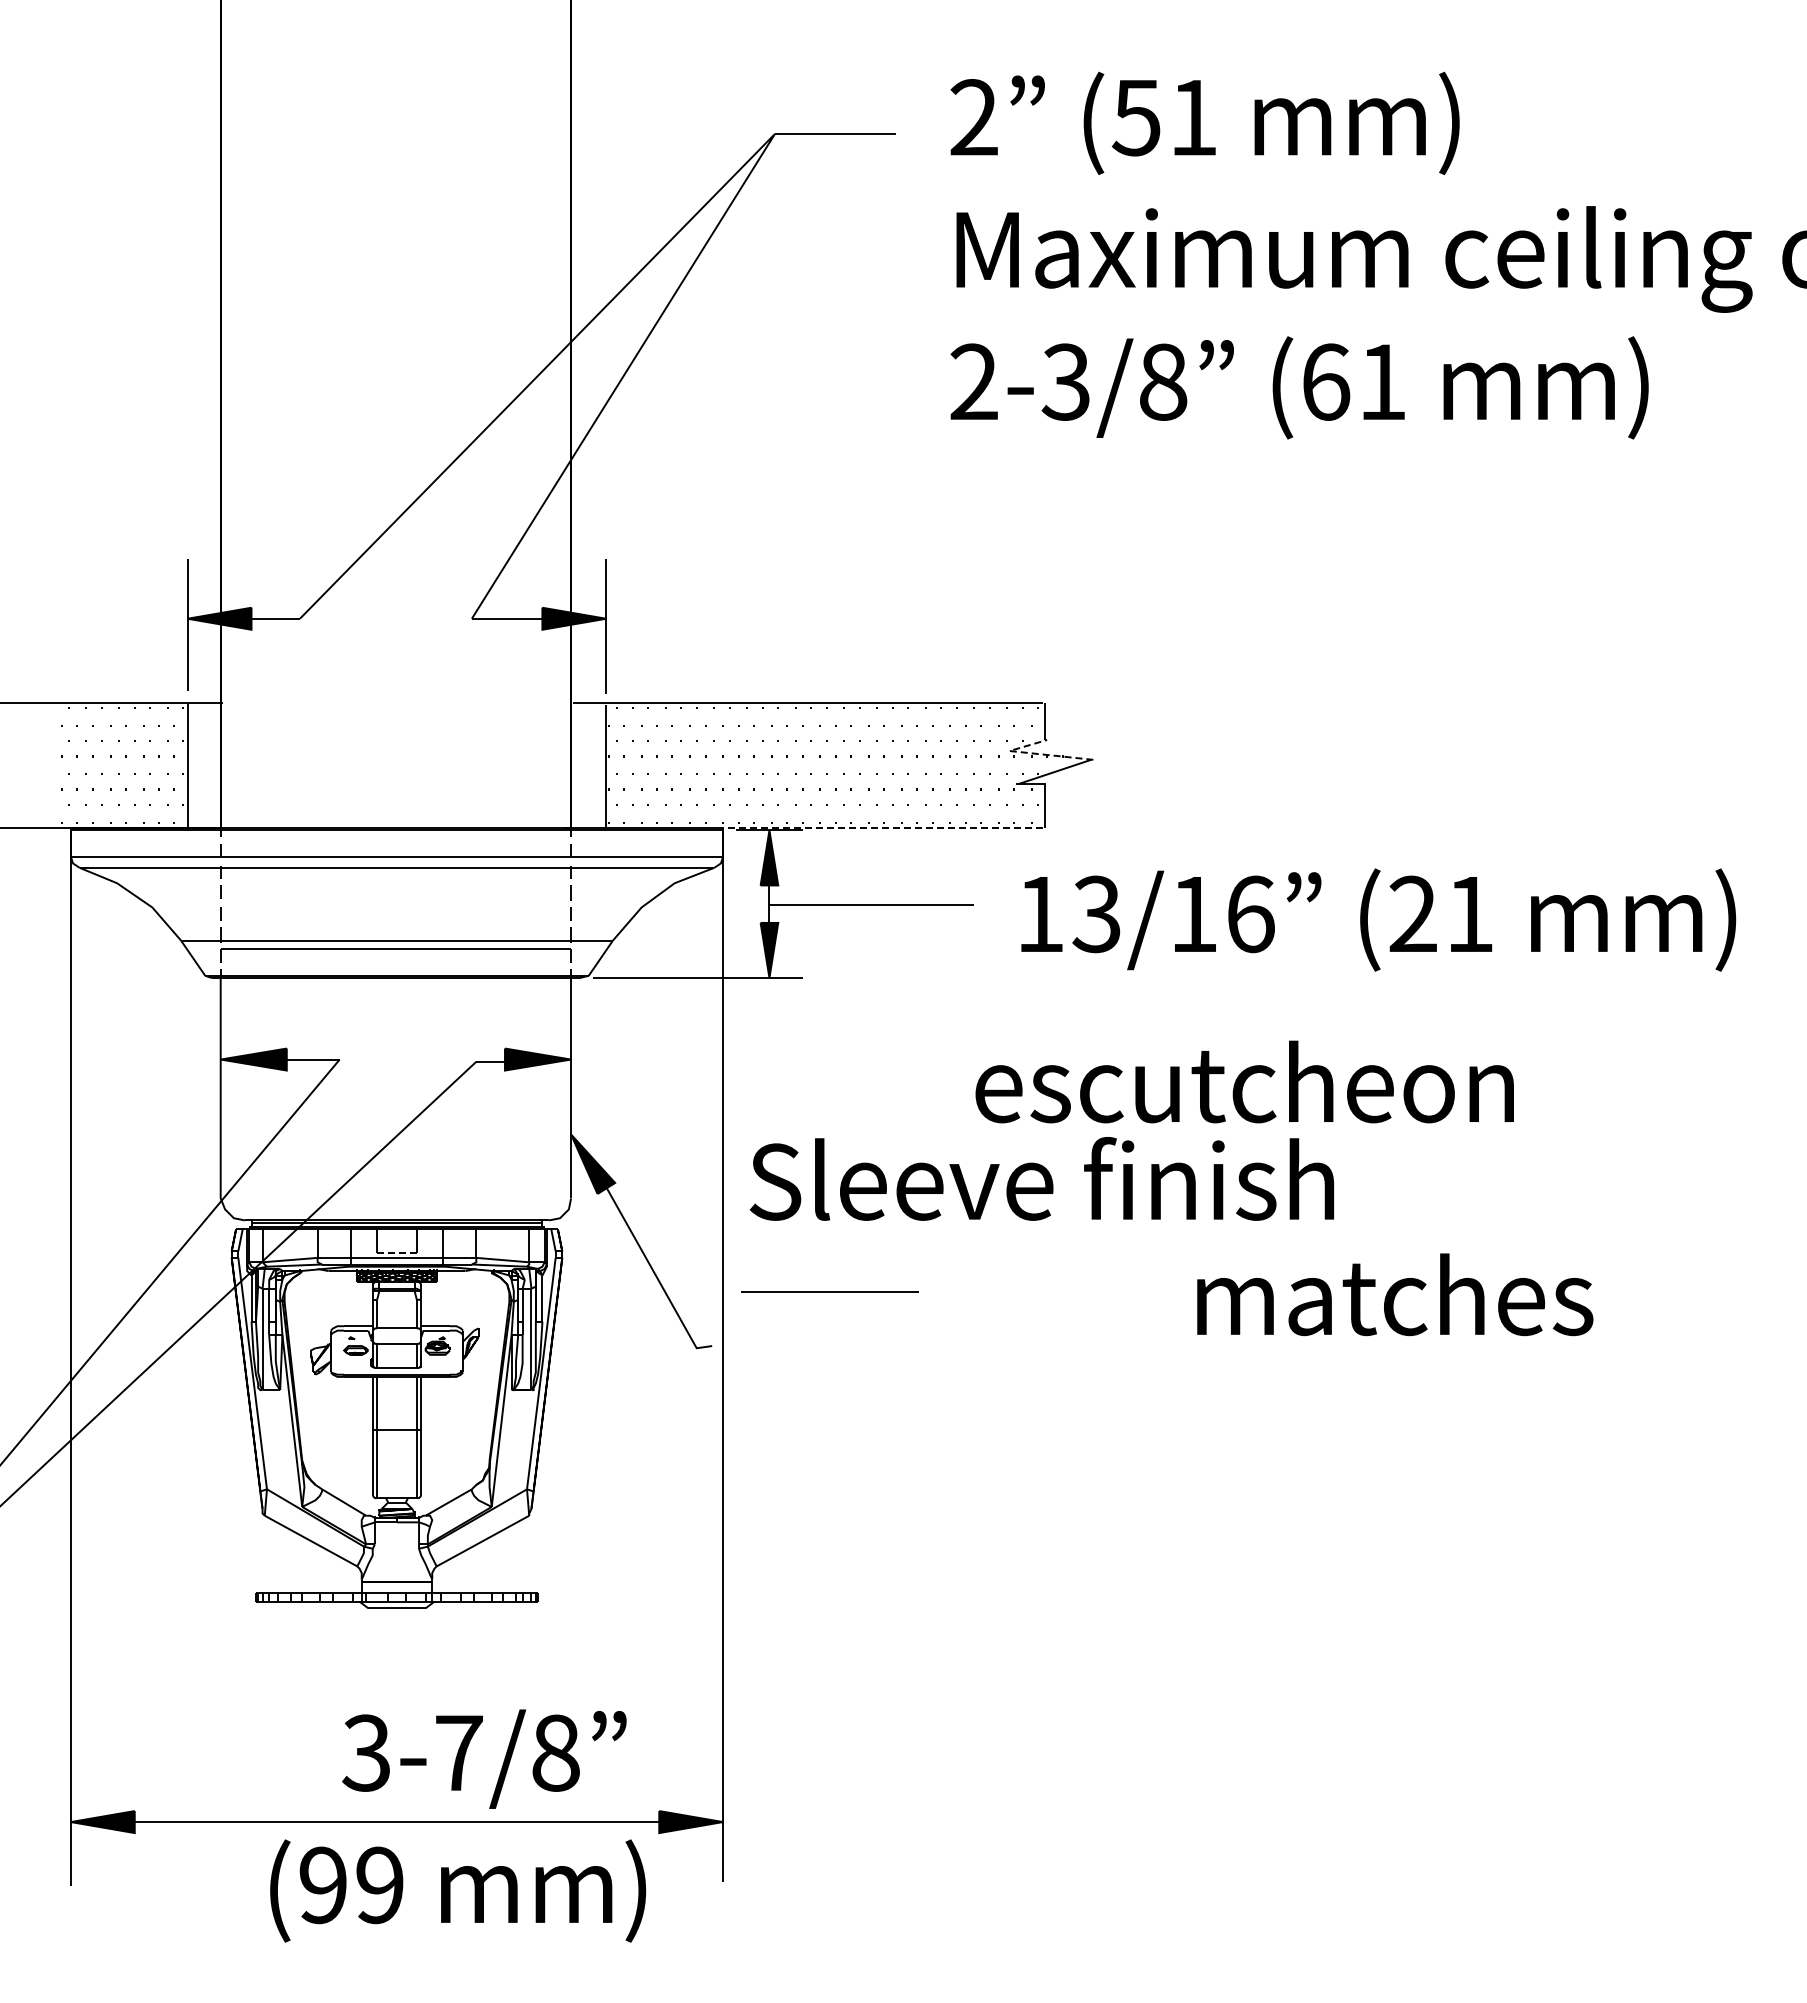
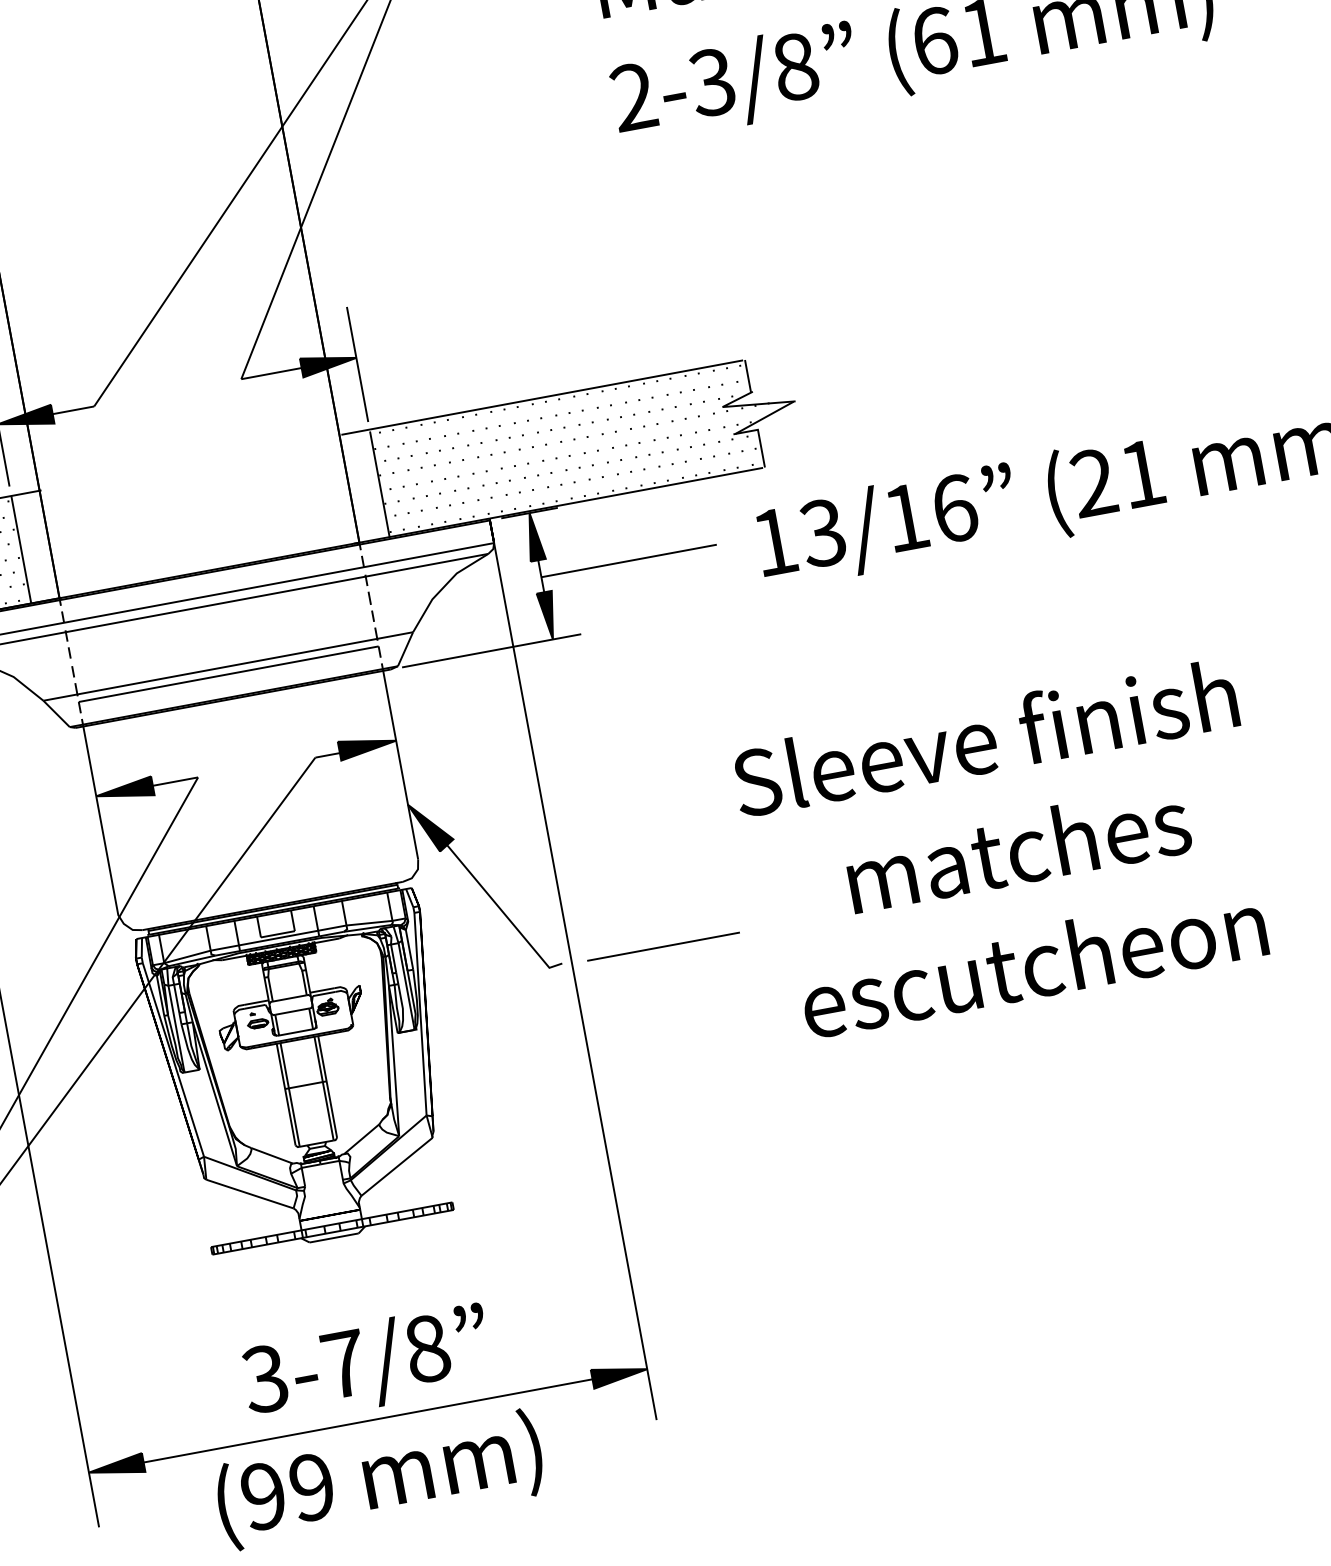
line: (1031, 753) -> (741, 405), dashed -> solid
line: (882, 828) -> (626, 493), dashed -> solid
text: (1244, 1081) -> (1033, 962), moved
text: (1041, 1178) -> (984, 736), moved
line: (397, 1253) -> (278, 934), dashed -> solid
line: (829, 1291) -> (662, 946), moved
text: (1395, 1294) -> (1018, 848), moved
text: (484, 1758) -> (367, 1364), moved
text: (458, 1890) -> (380, 1479), moved

